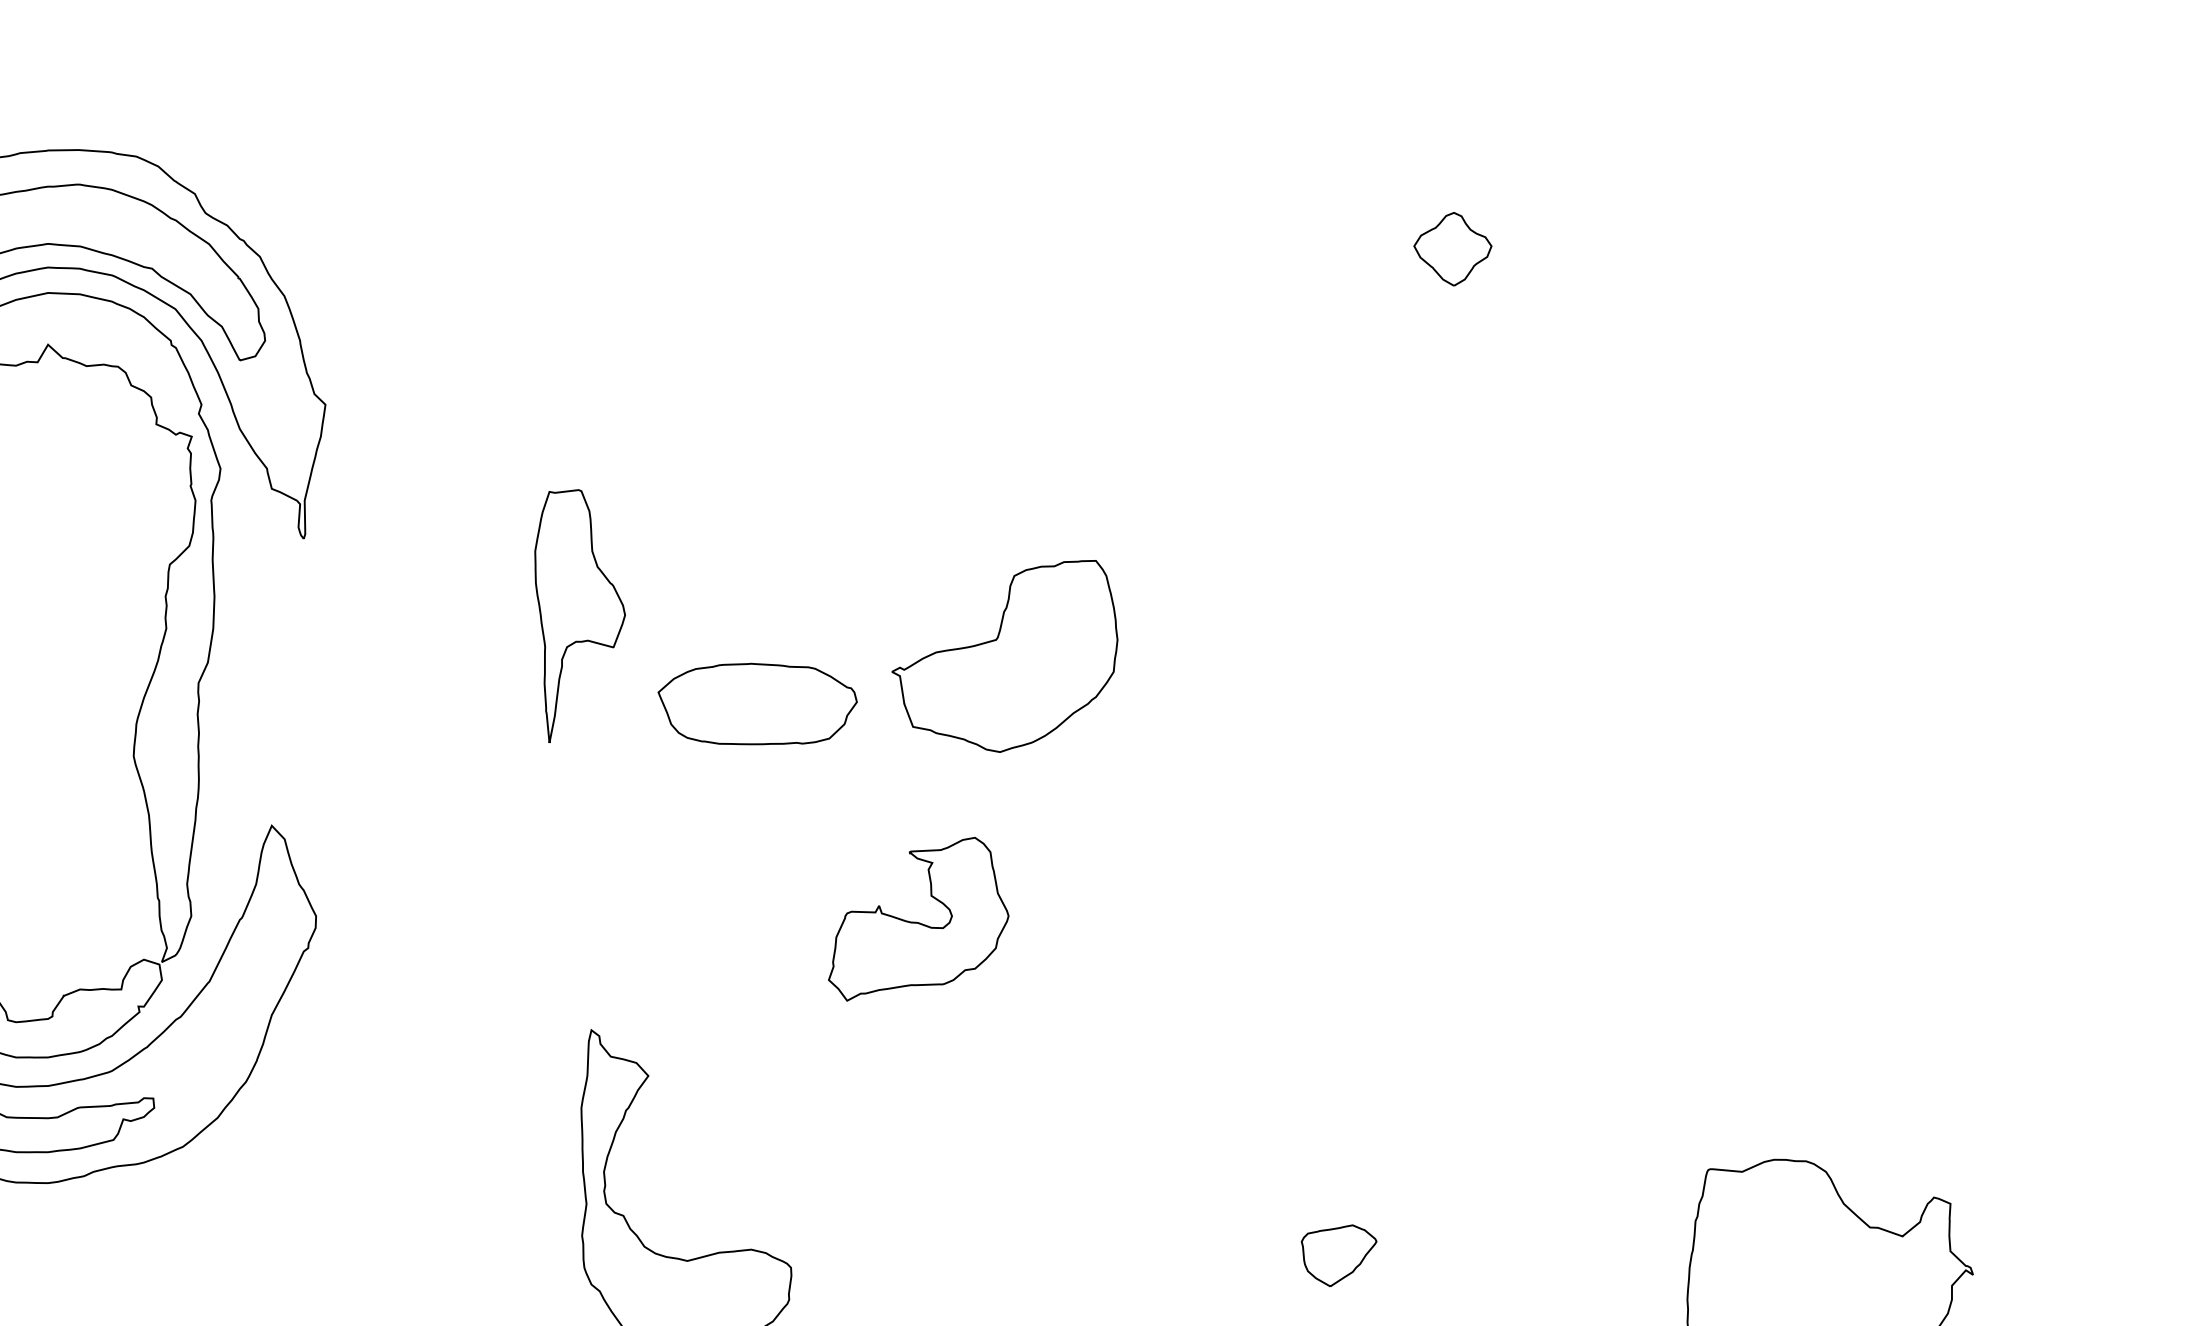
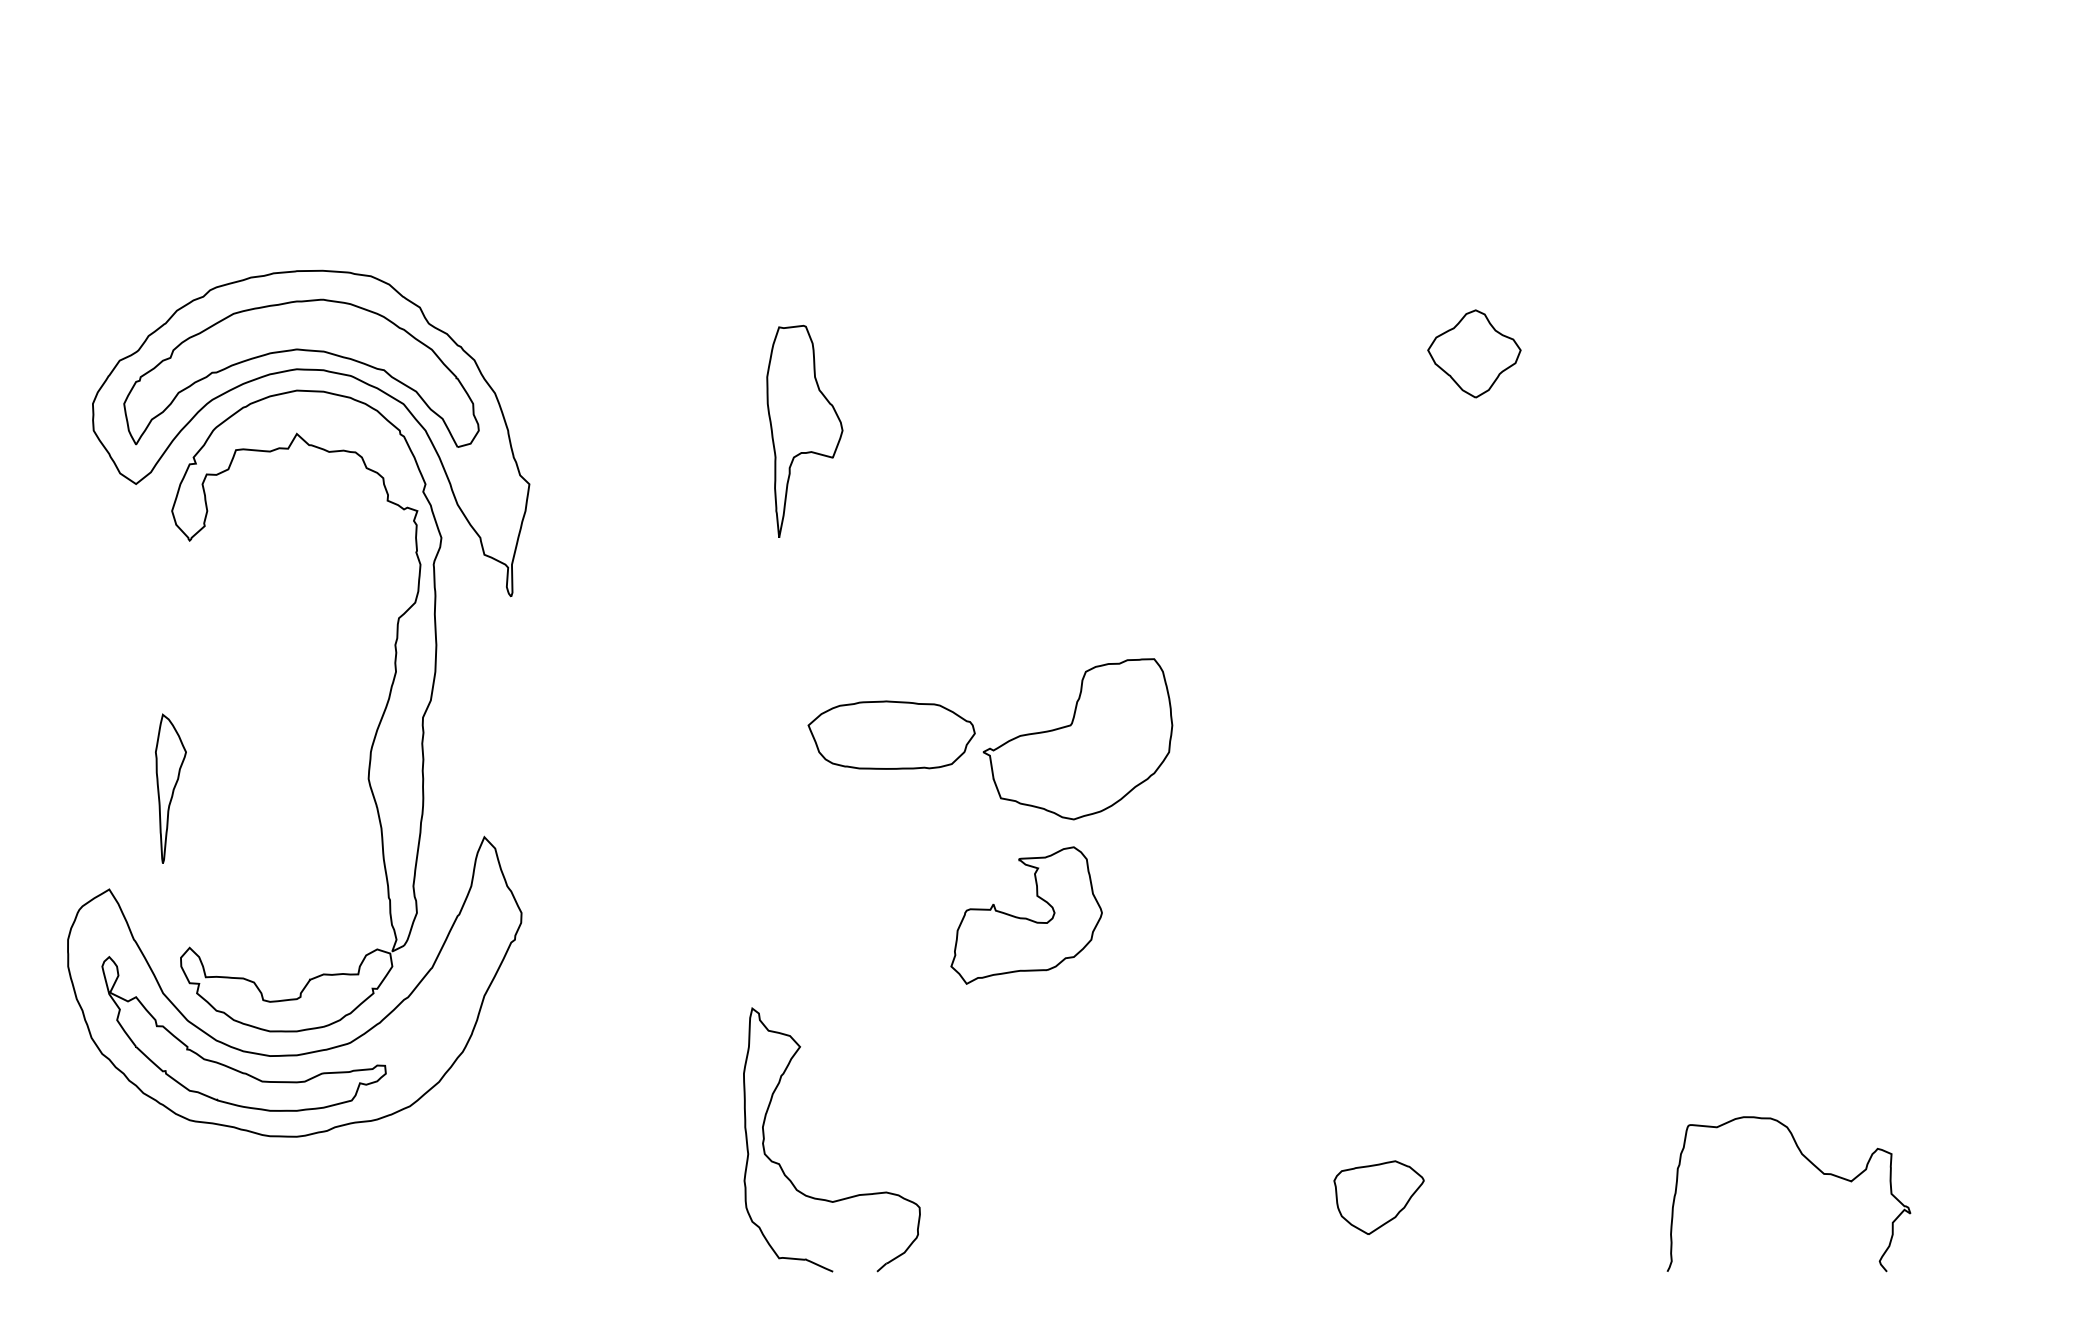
part: (1452, 248) -> (1474, 353), size x1.43
part: (579, 614) -> (804, 430), moved
part: (1004, 656) -> (1077, 739), moved
part: (1338, 1255) -> (1378, 1197), size x1.43

